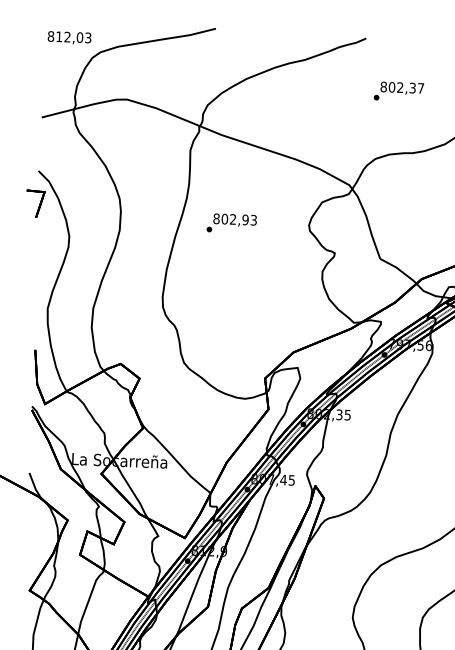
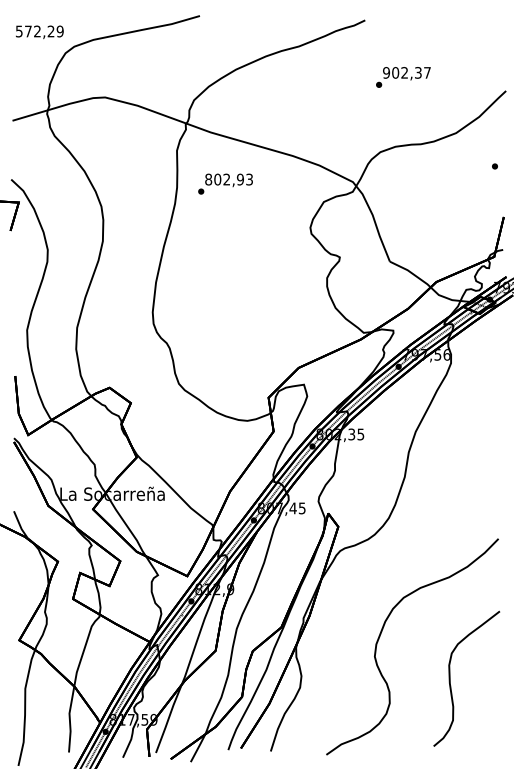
text: (69, 37) -> (39, 31), 812,03 -> 572,29
text: (383, 86) -> (386, 72), 802,37 -> 902,37
text: (231, 223) -> (225, 183), moved

